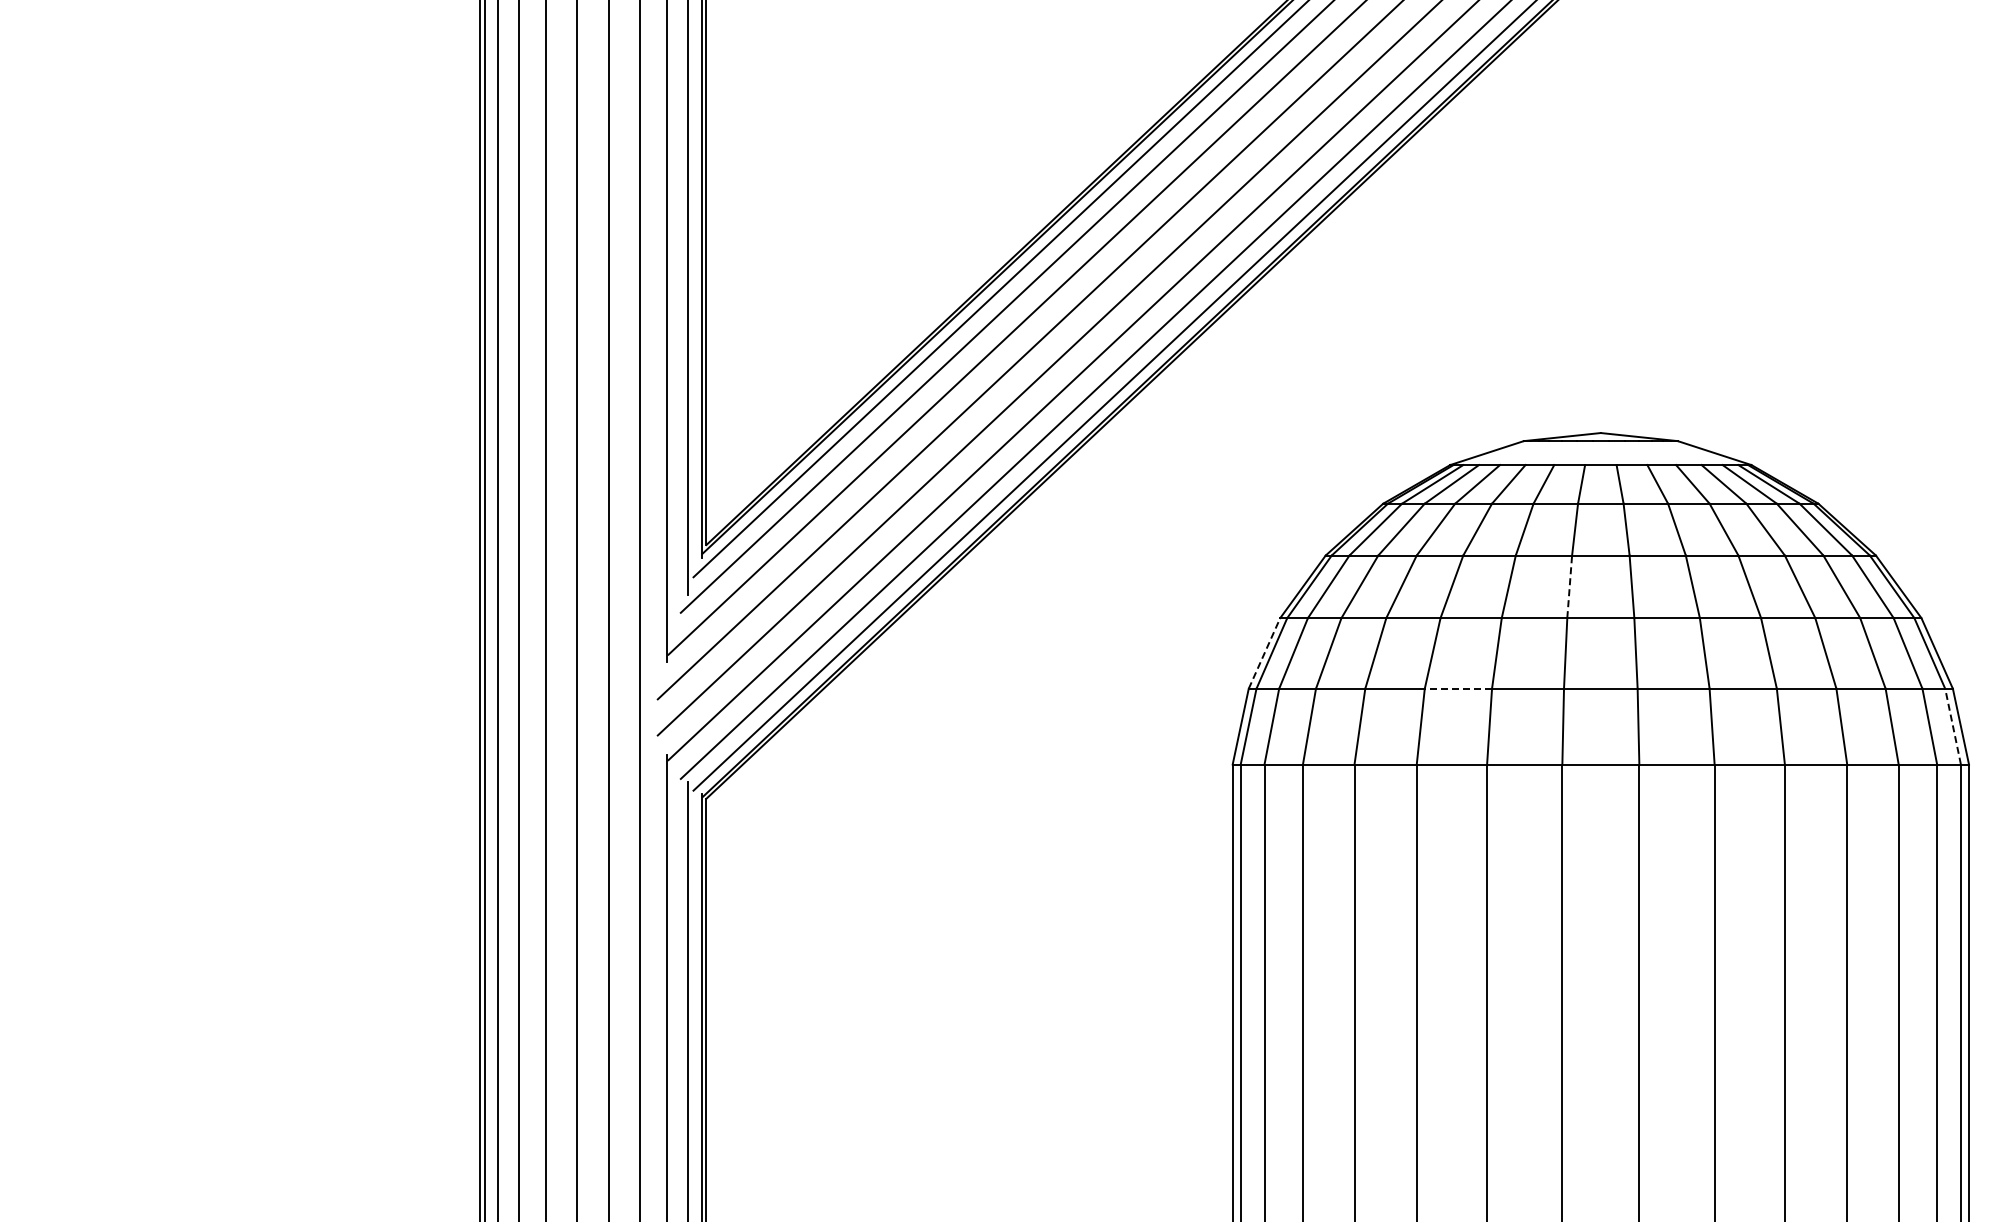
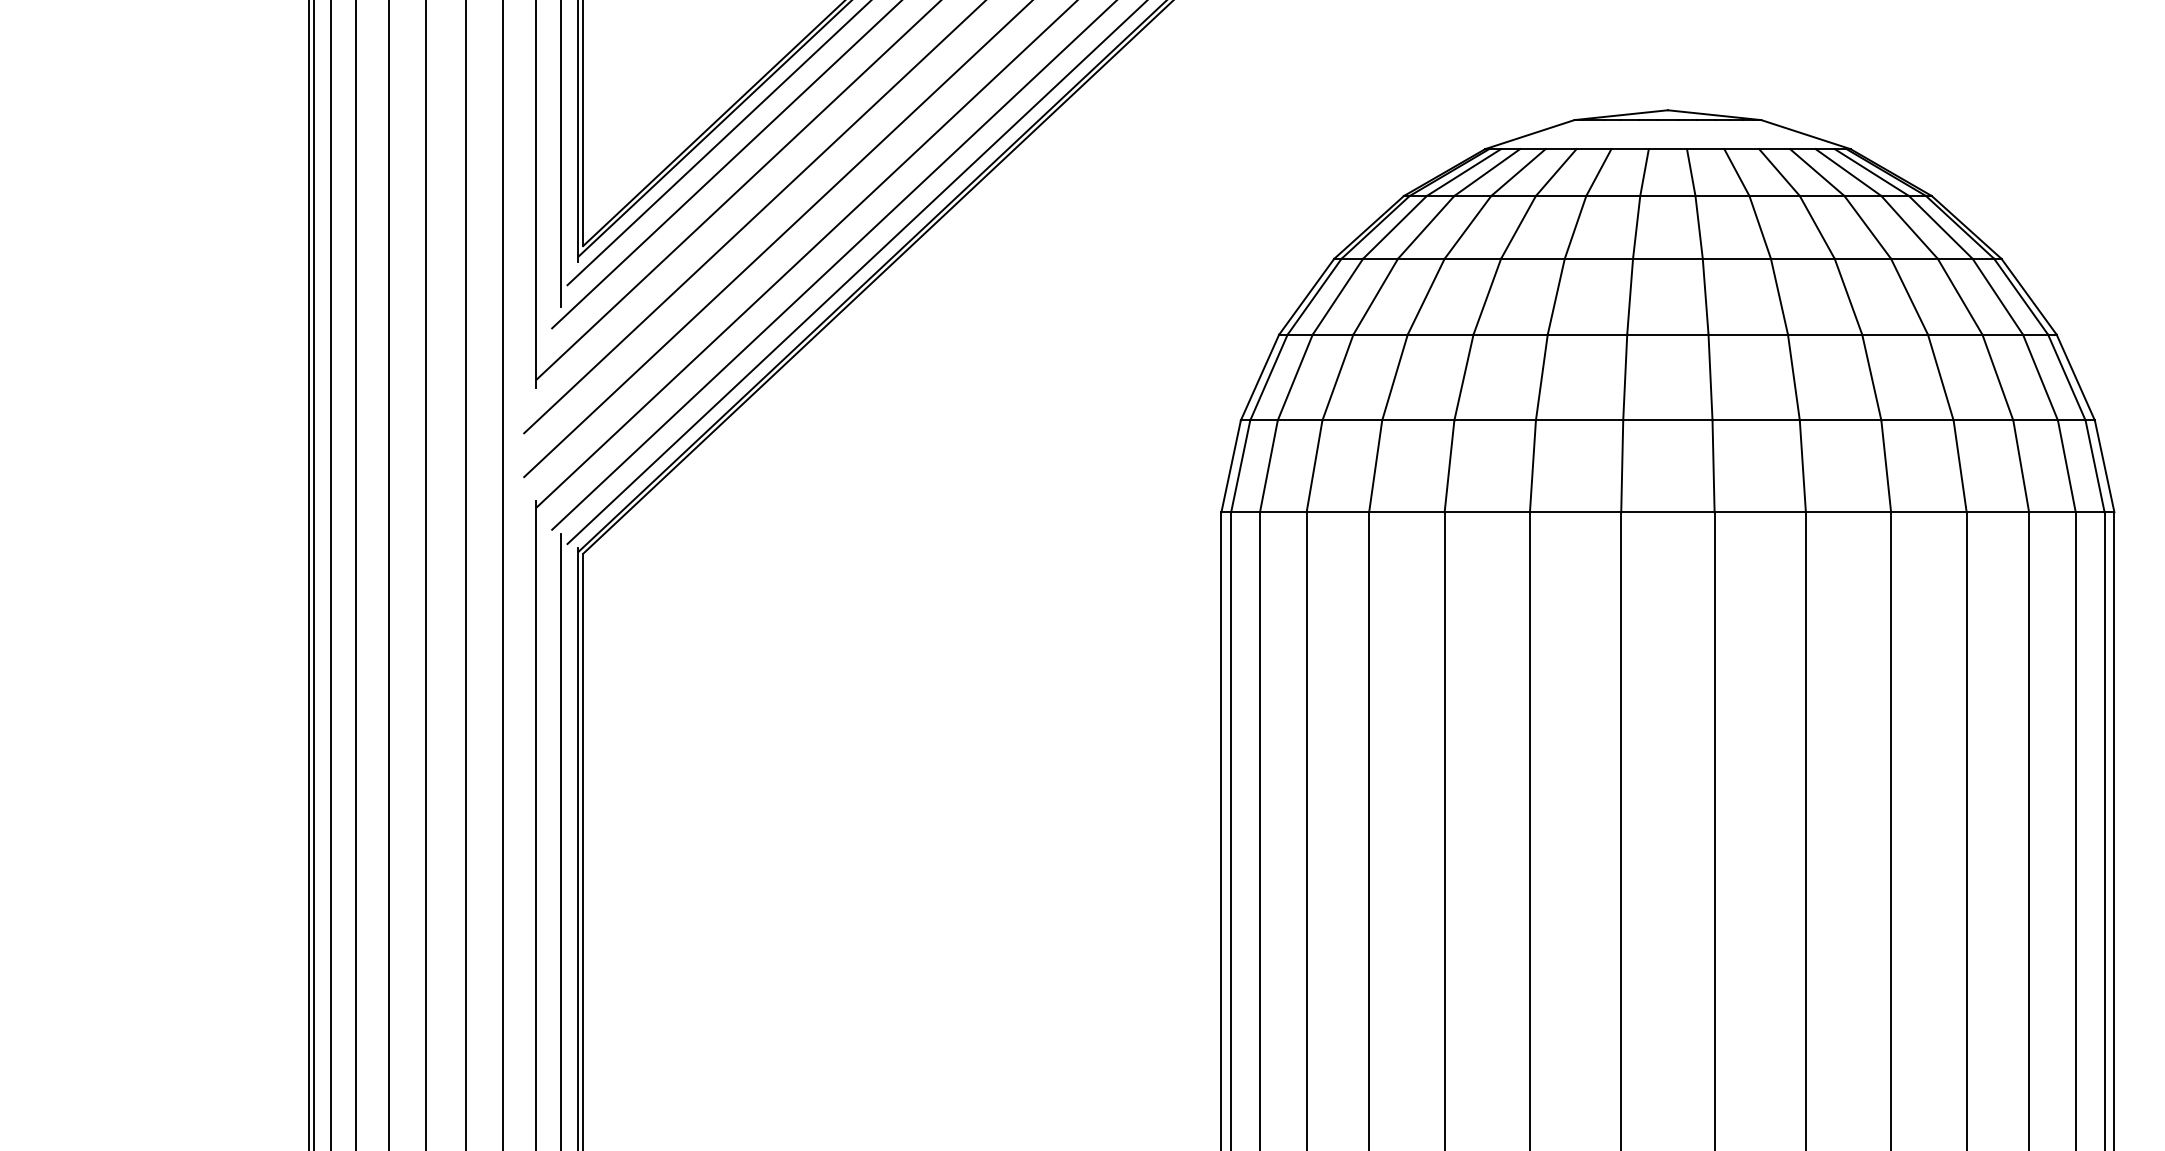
line: (1569, 586) -> (1629, 296), dashed -> solid
line: (1264, 653) -> (1259, 377), dashed -> solid
line: (1458, 688) -> (1495, 420), dashed -> solid
line: (1953, 726) -> (2095, 466), dashed -> solid

